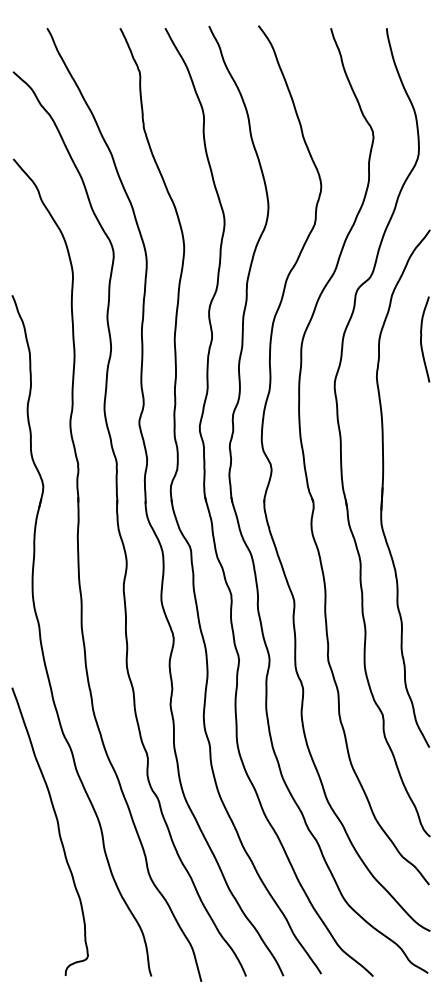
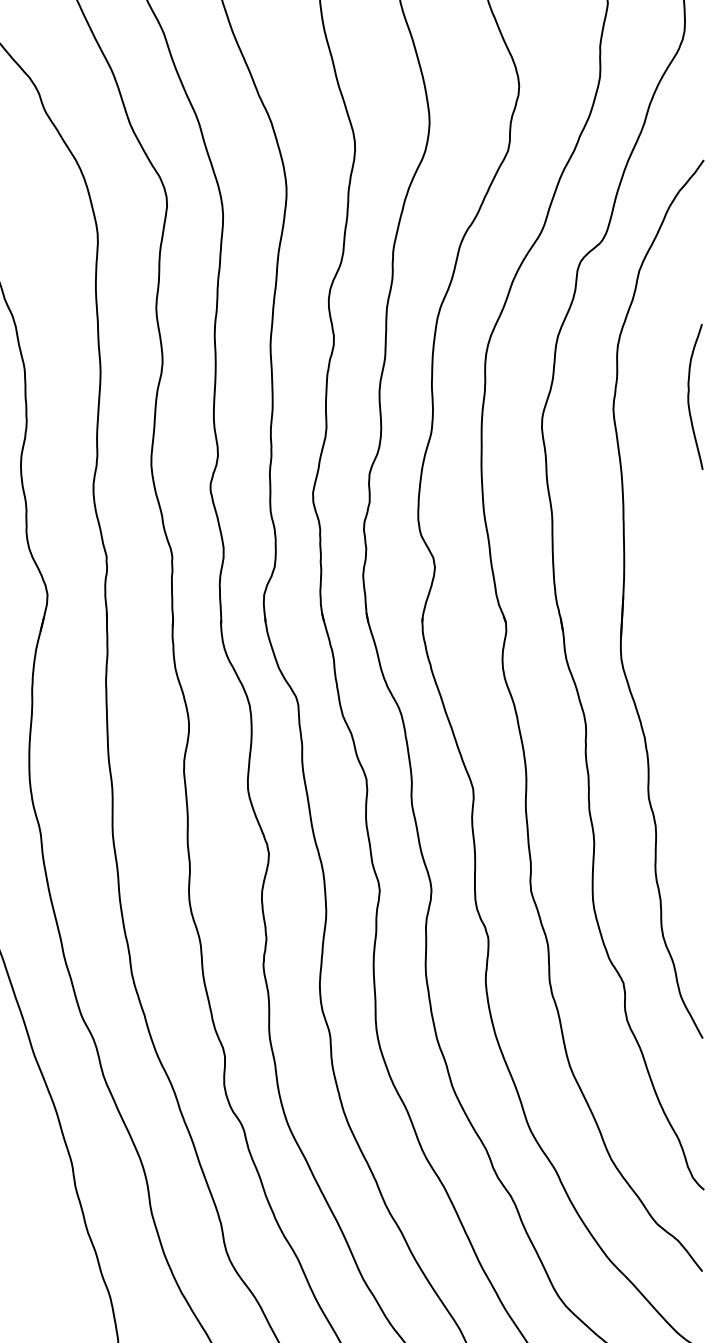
curve: (421, 339) -> (689, 396), moved

